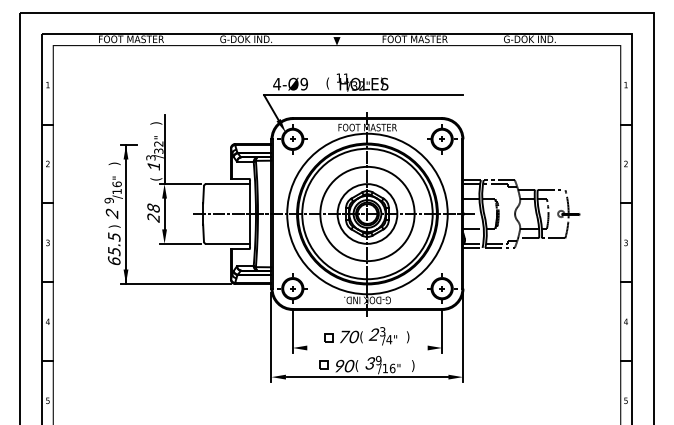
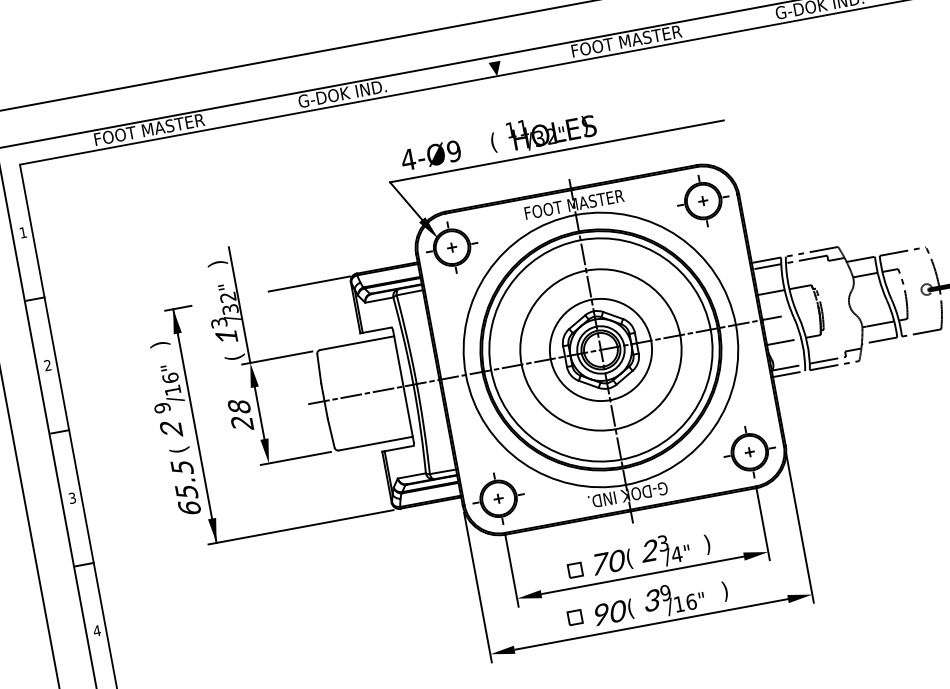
line: (206, 145) -> (308, 284), added
text: (114, 226) -> (179, 449), ) -> (
line: (367, 347) -> (642, 574), added

